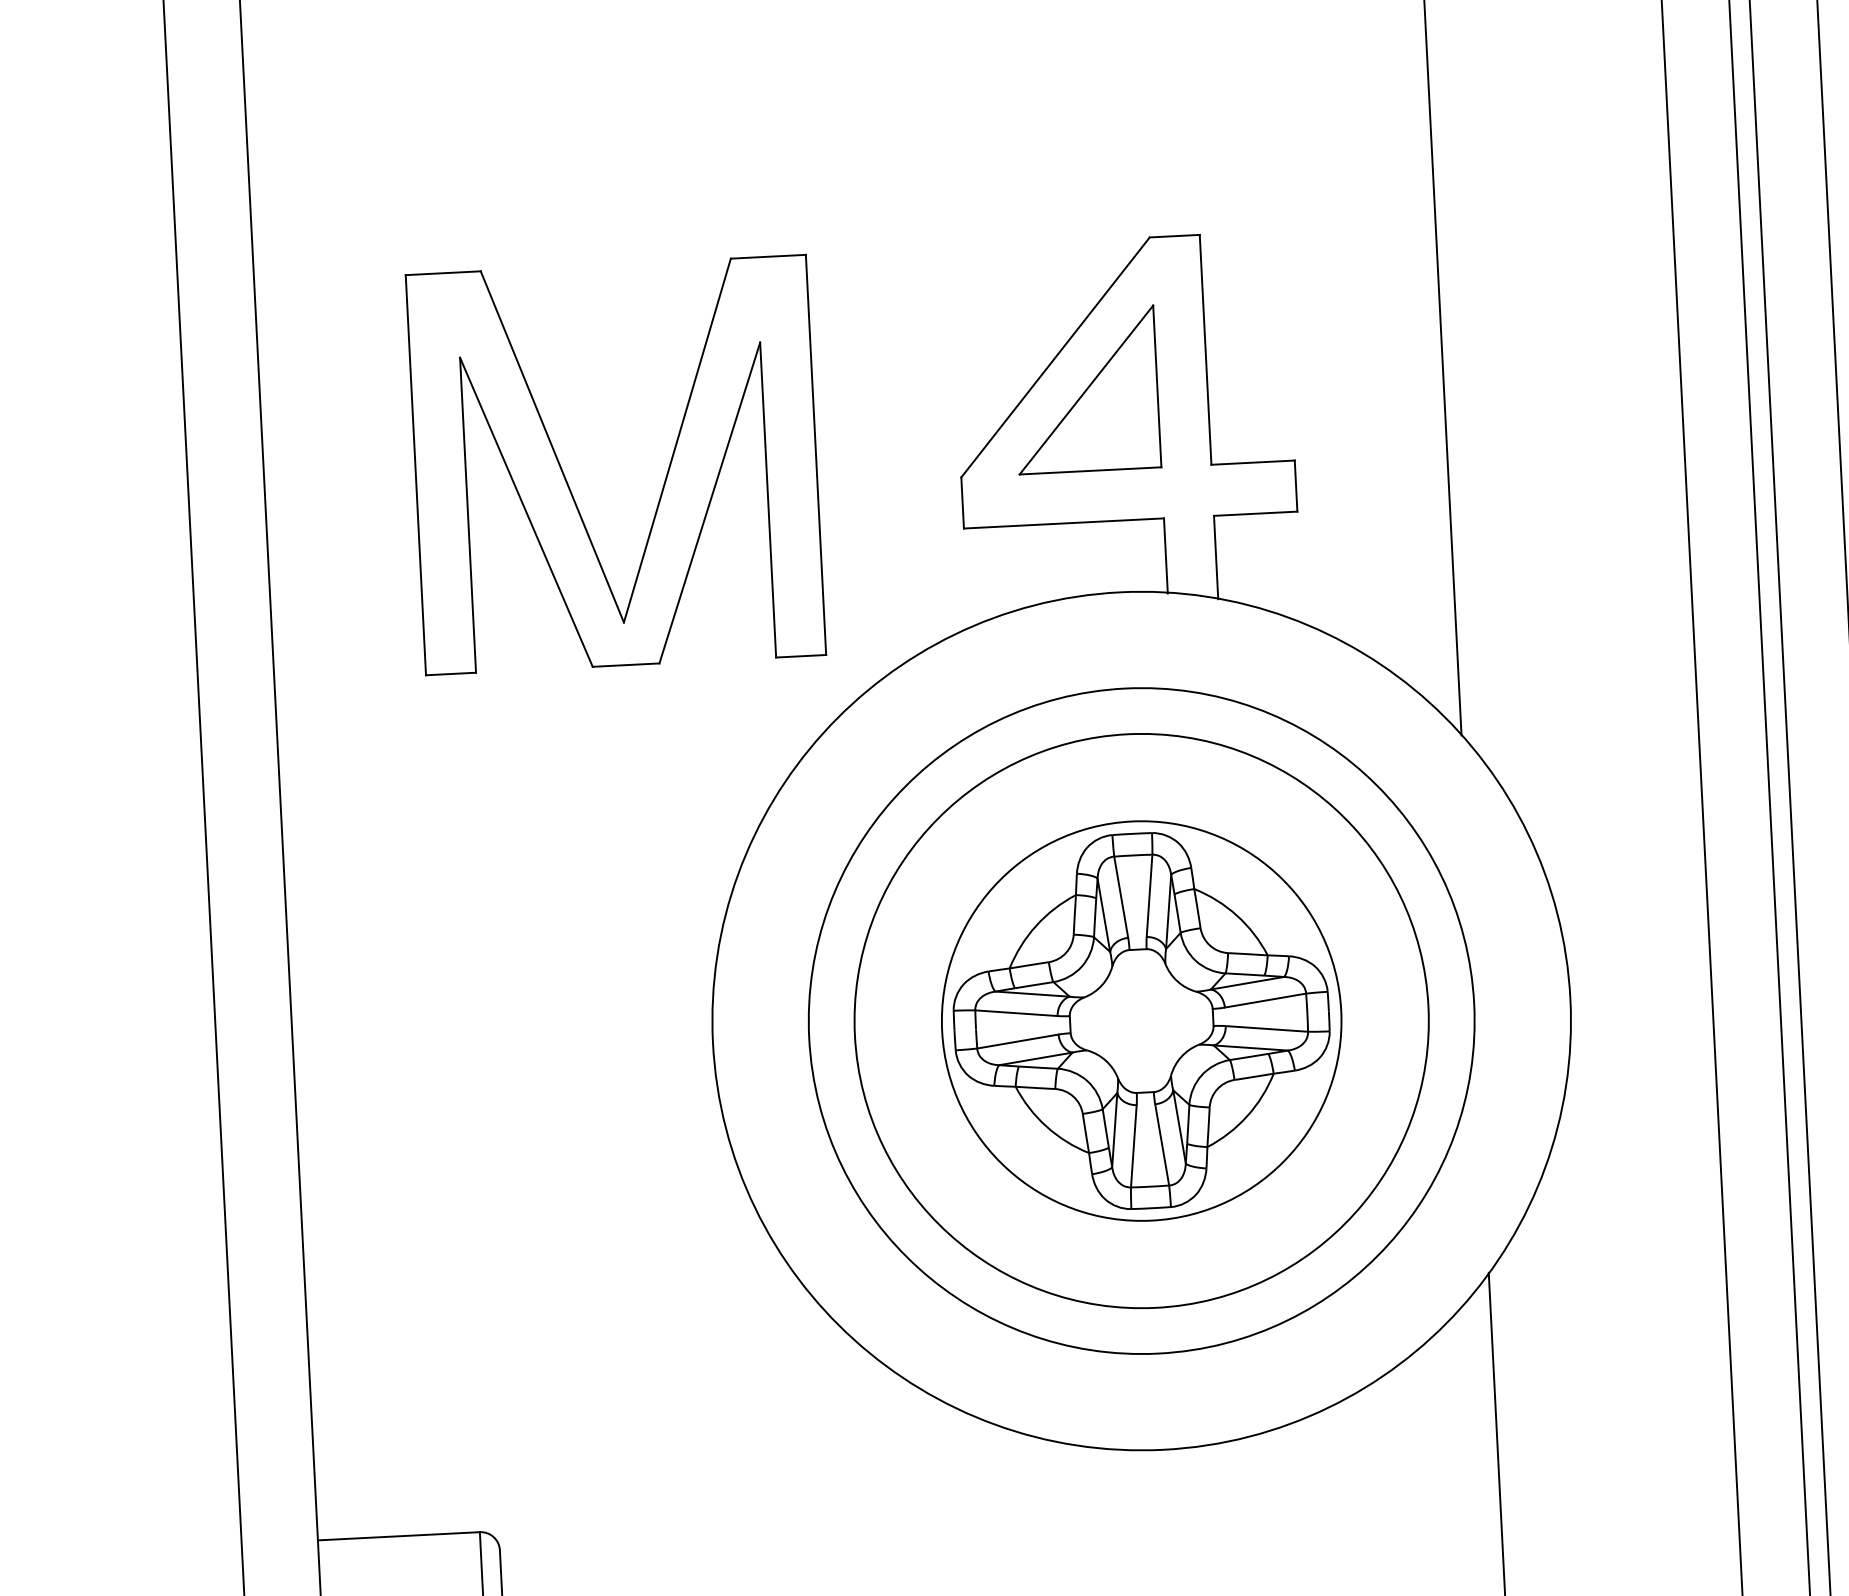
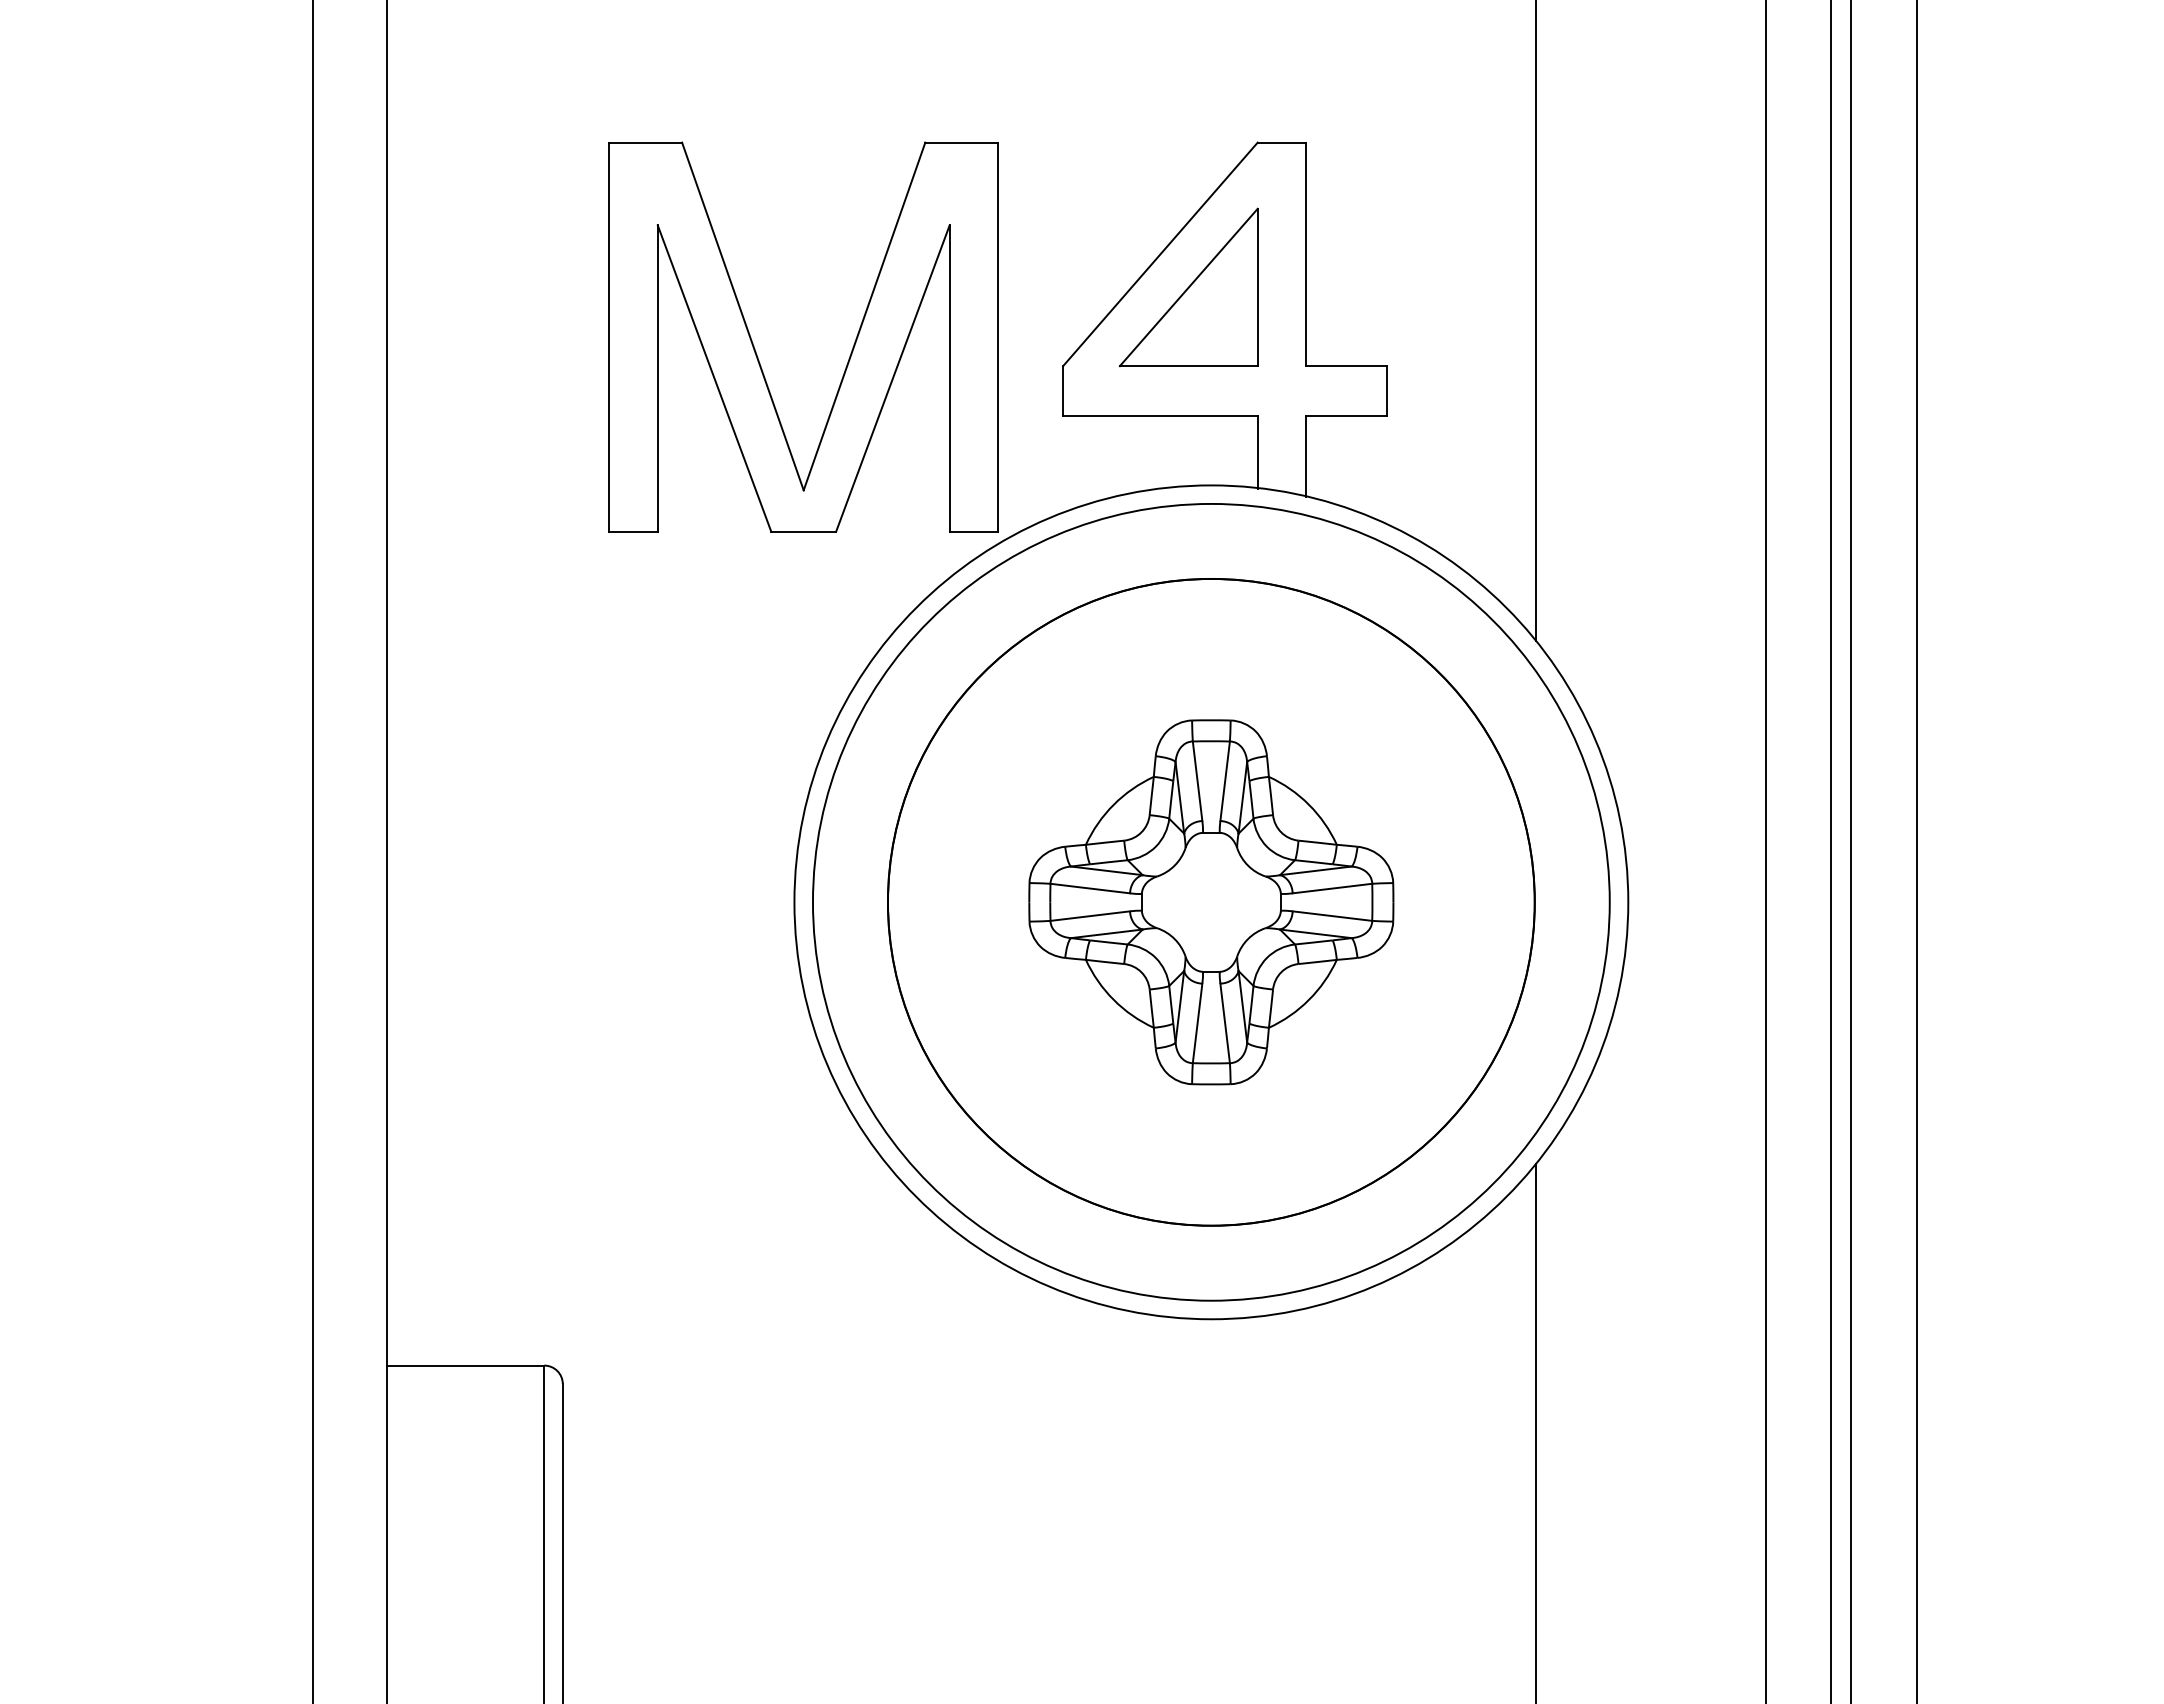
part: (568, 482) -> (756, 351), moved
circle: (1140, 1020) -> (1210, 901), size x1.43
circle: (1140, 1020) -> (1210, 901), size x1.67

